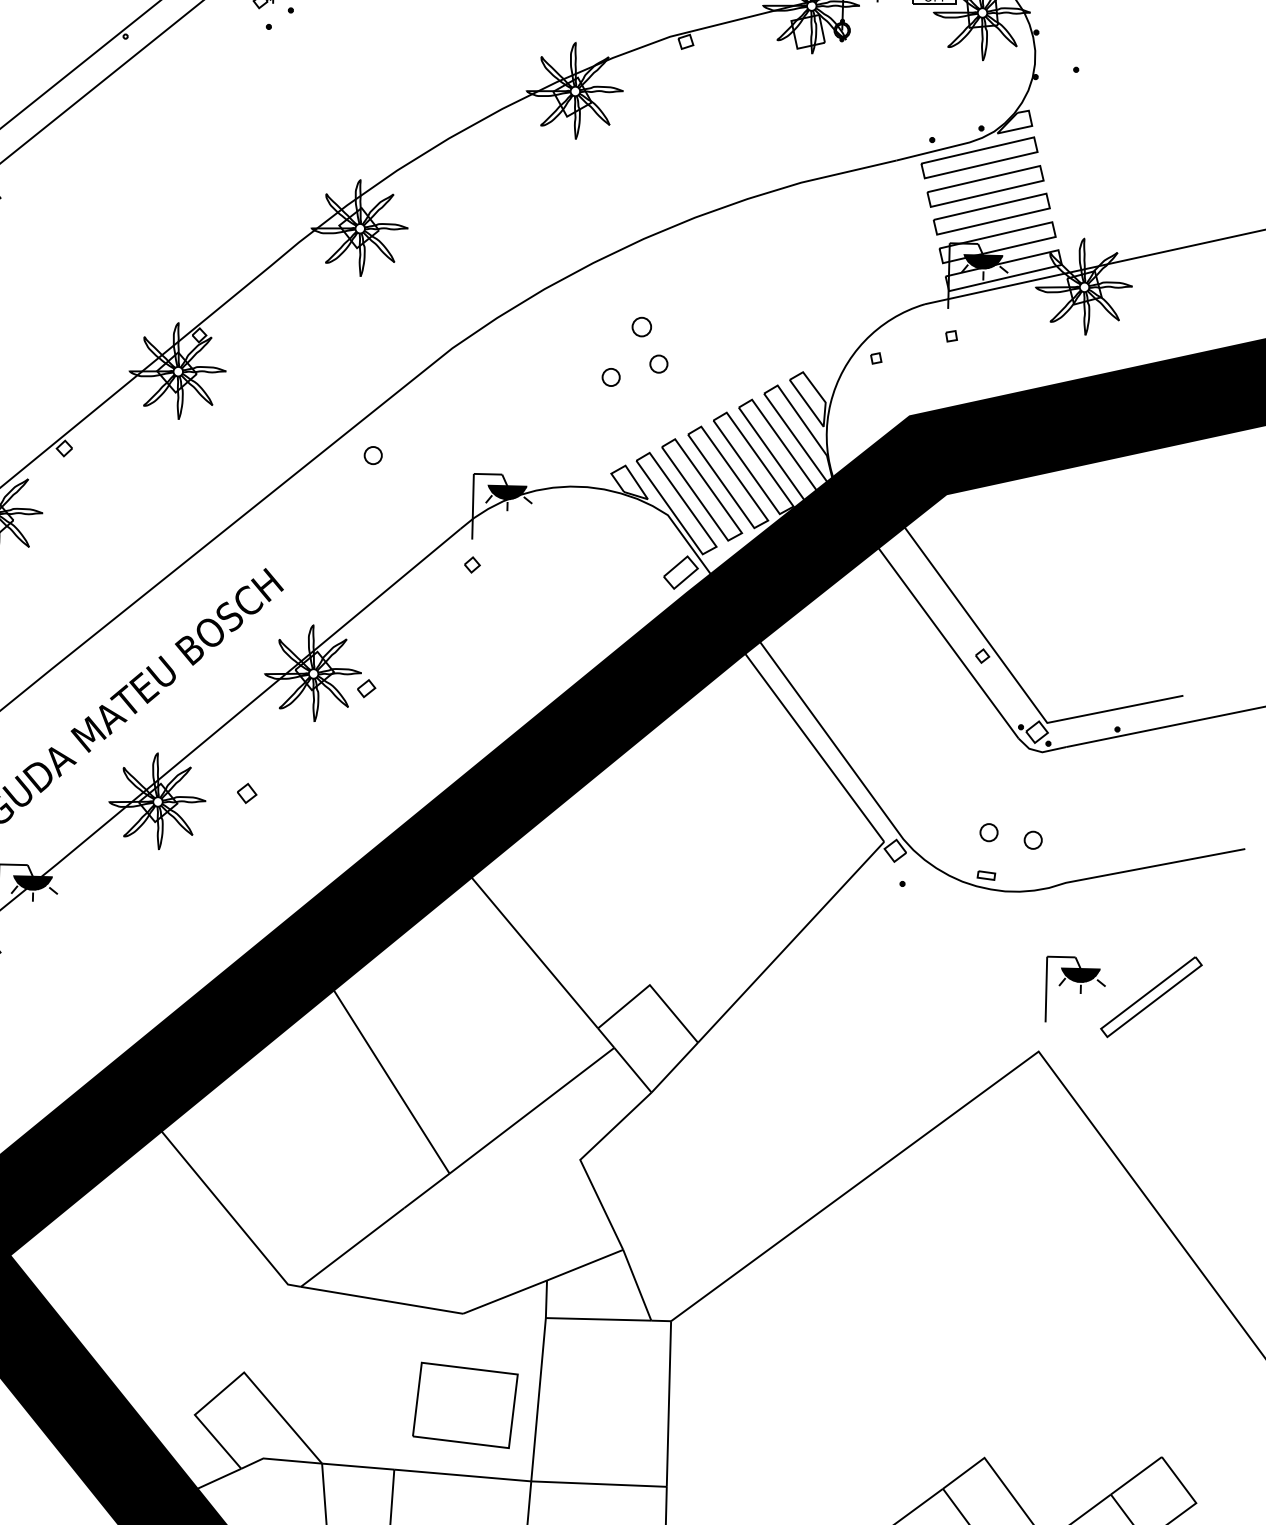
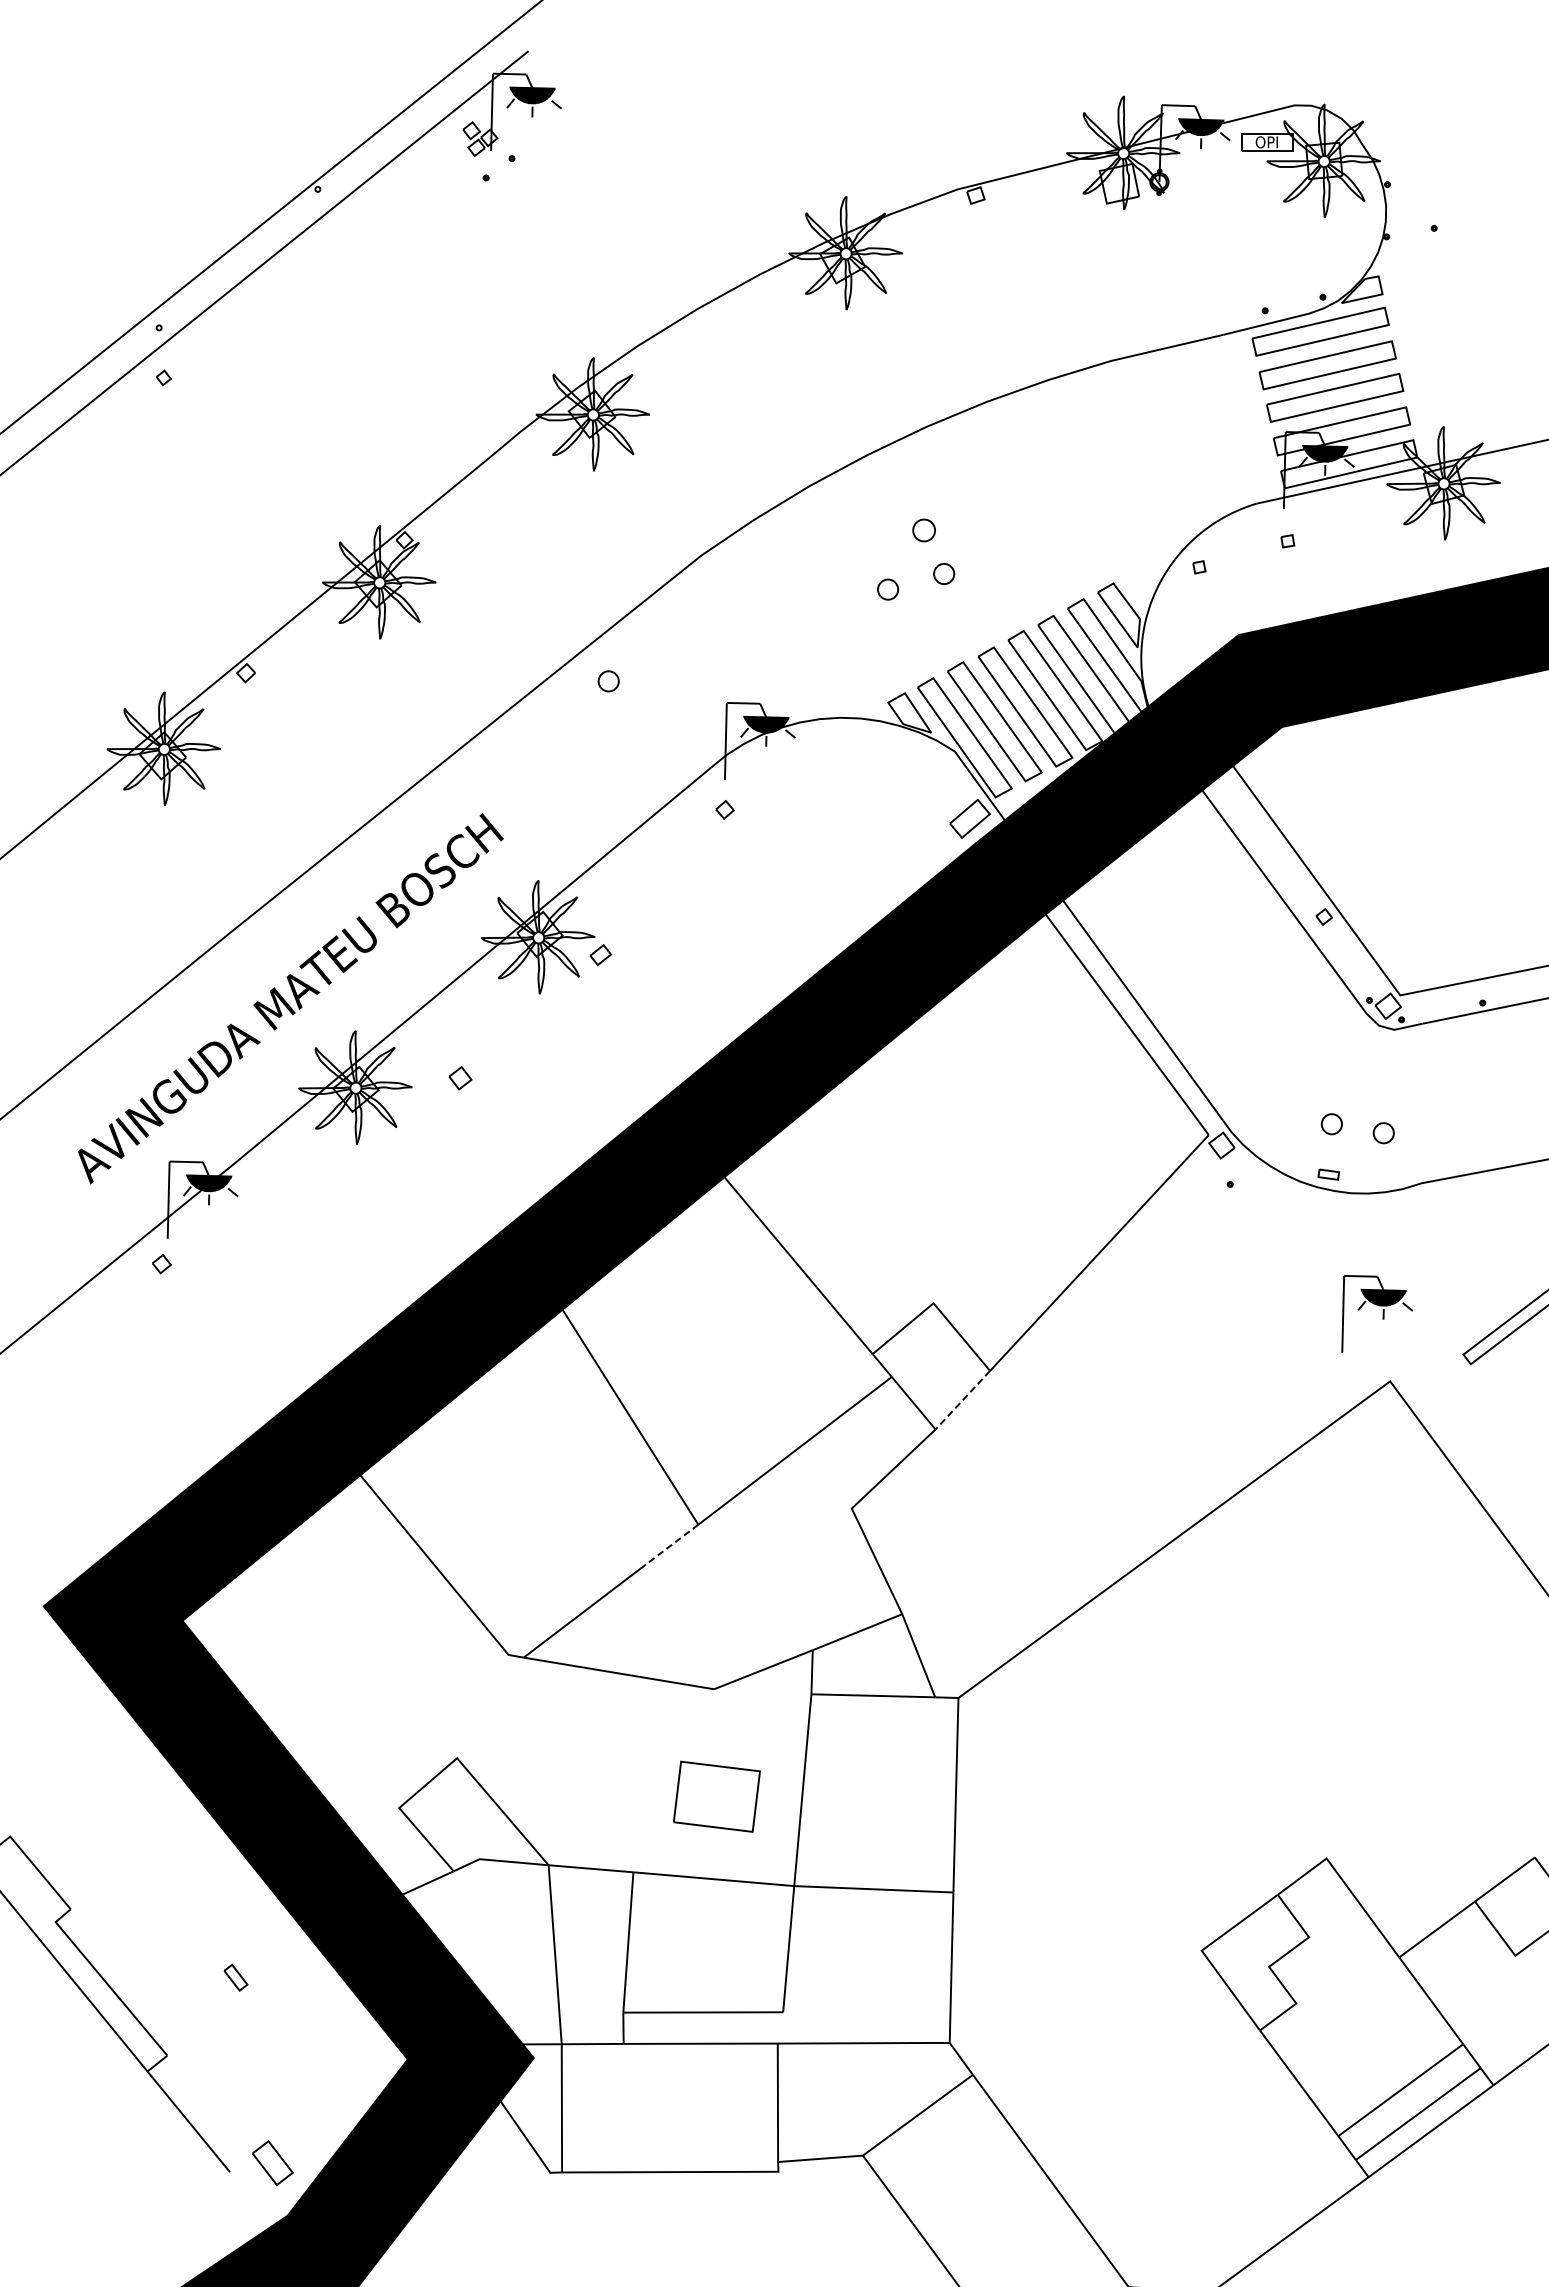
part: (1074, 988) -> (1376, 1313), moved
line: (674, 1067) -> (962, 1400), solid -> dashed
line: (426, 1191) -> (671, 1545), solid -> dashed
part: (465, 1405) -> (716, 1796), size x0.7

